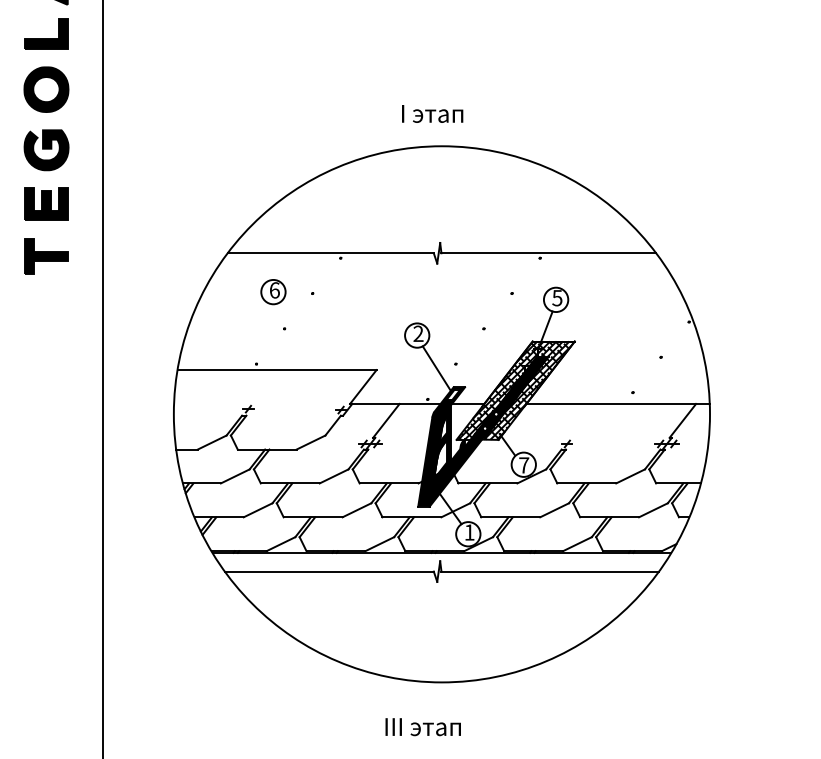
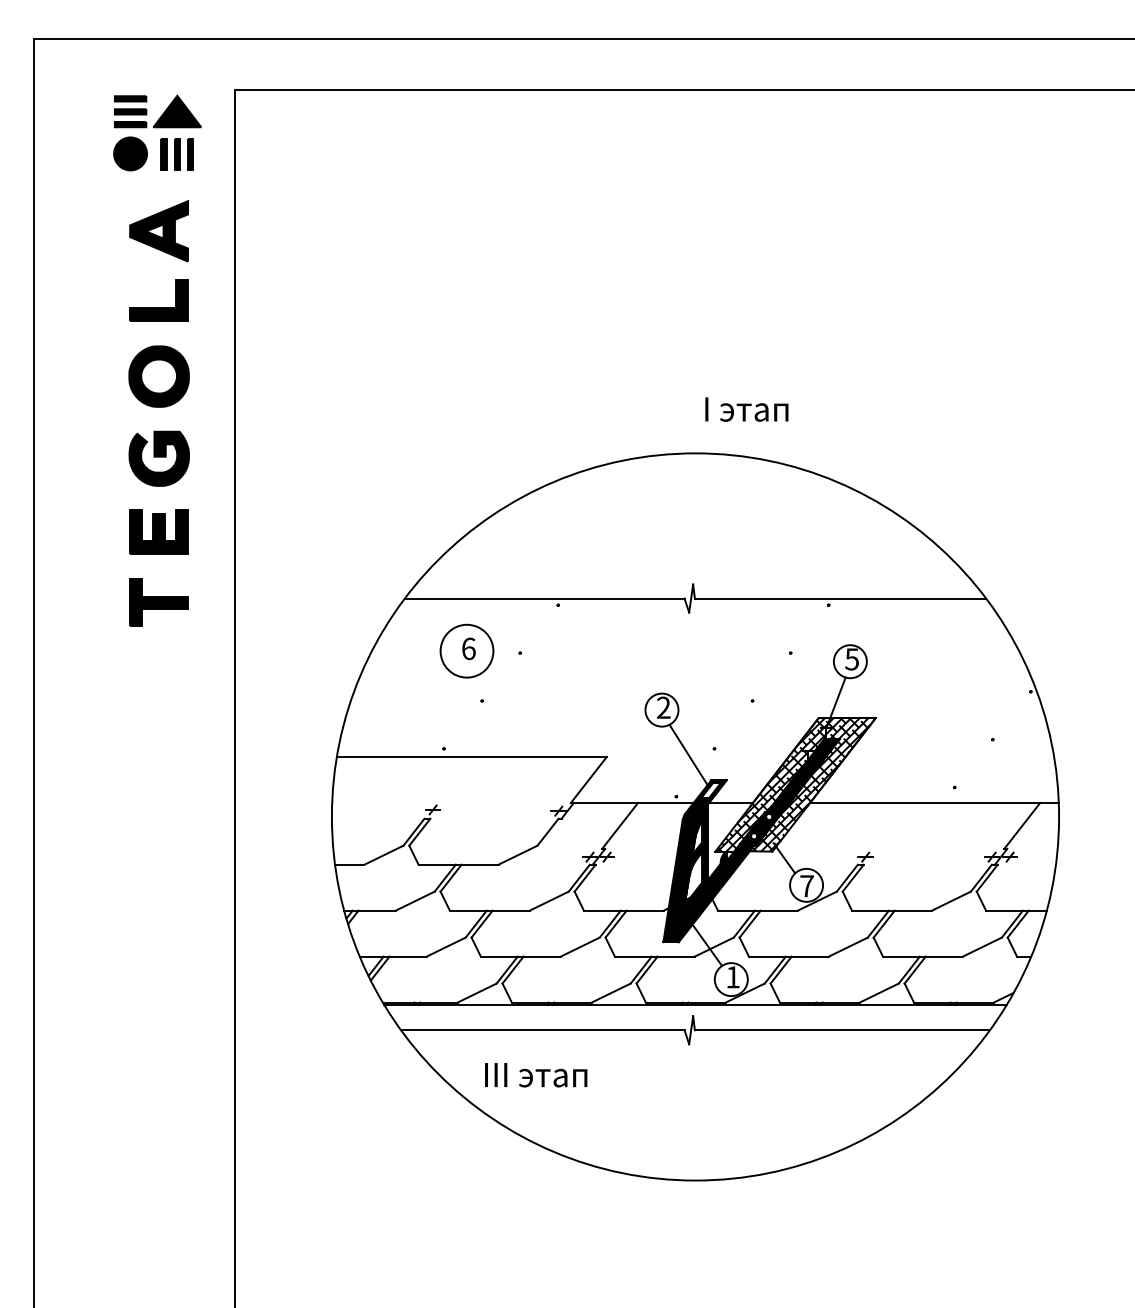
text: (432, 113) -> (746, 409), moved
circle: (273, 291) -> (466, 650), size x1.6
text: (423, 727) -> (536, 1075), moved

